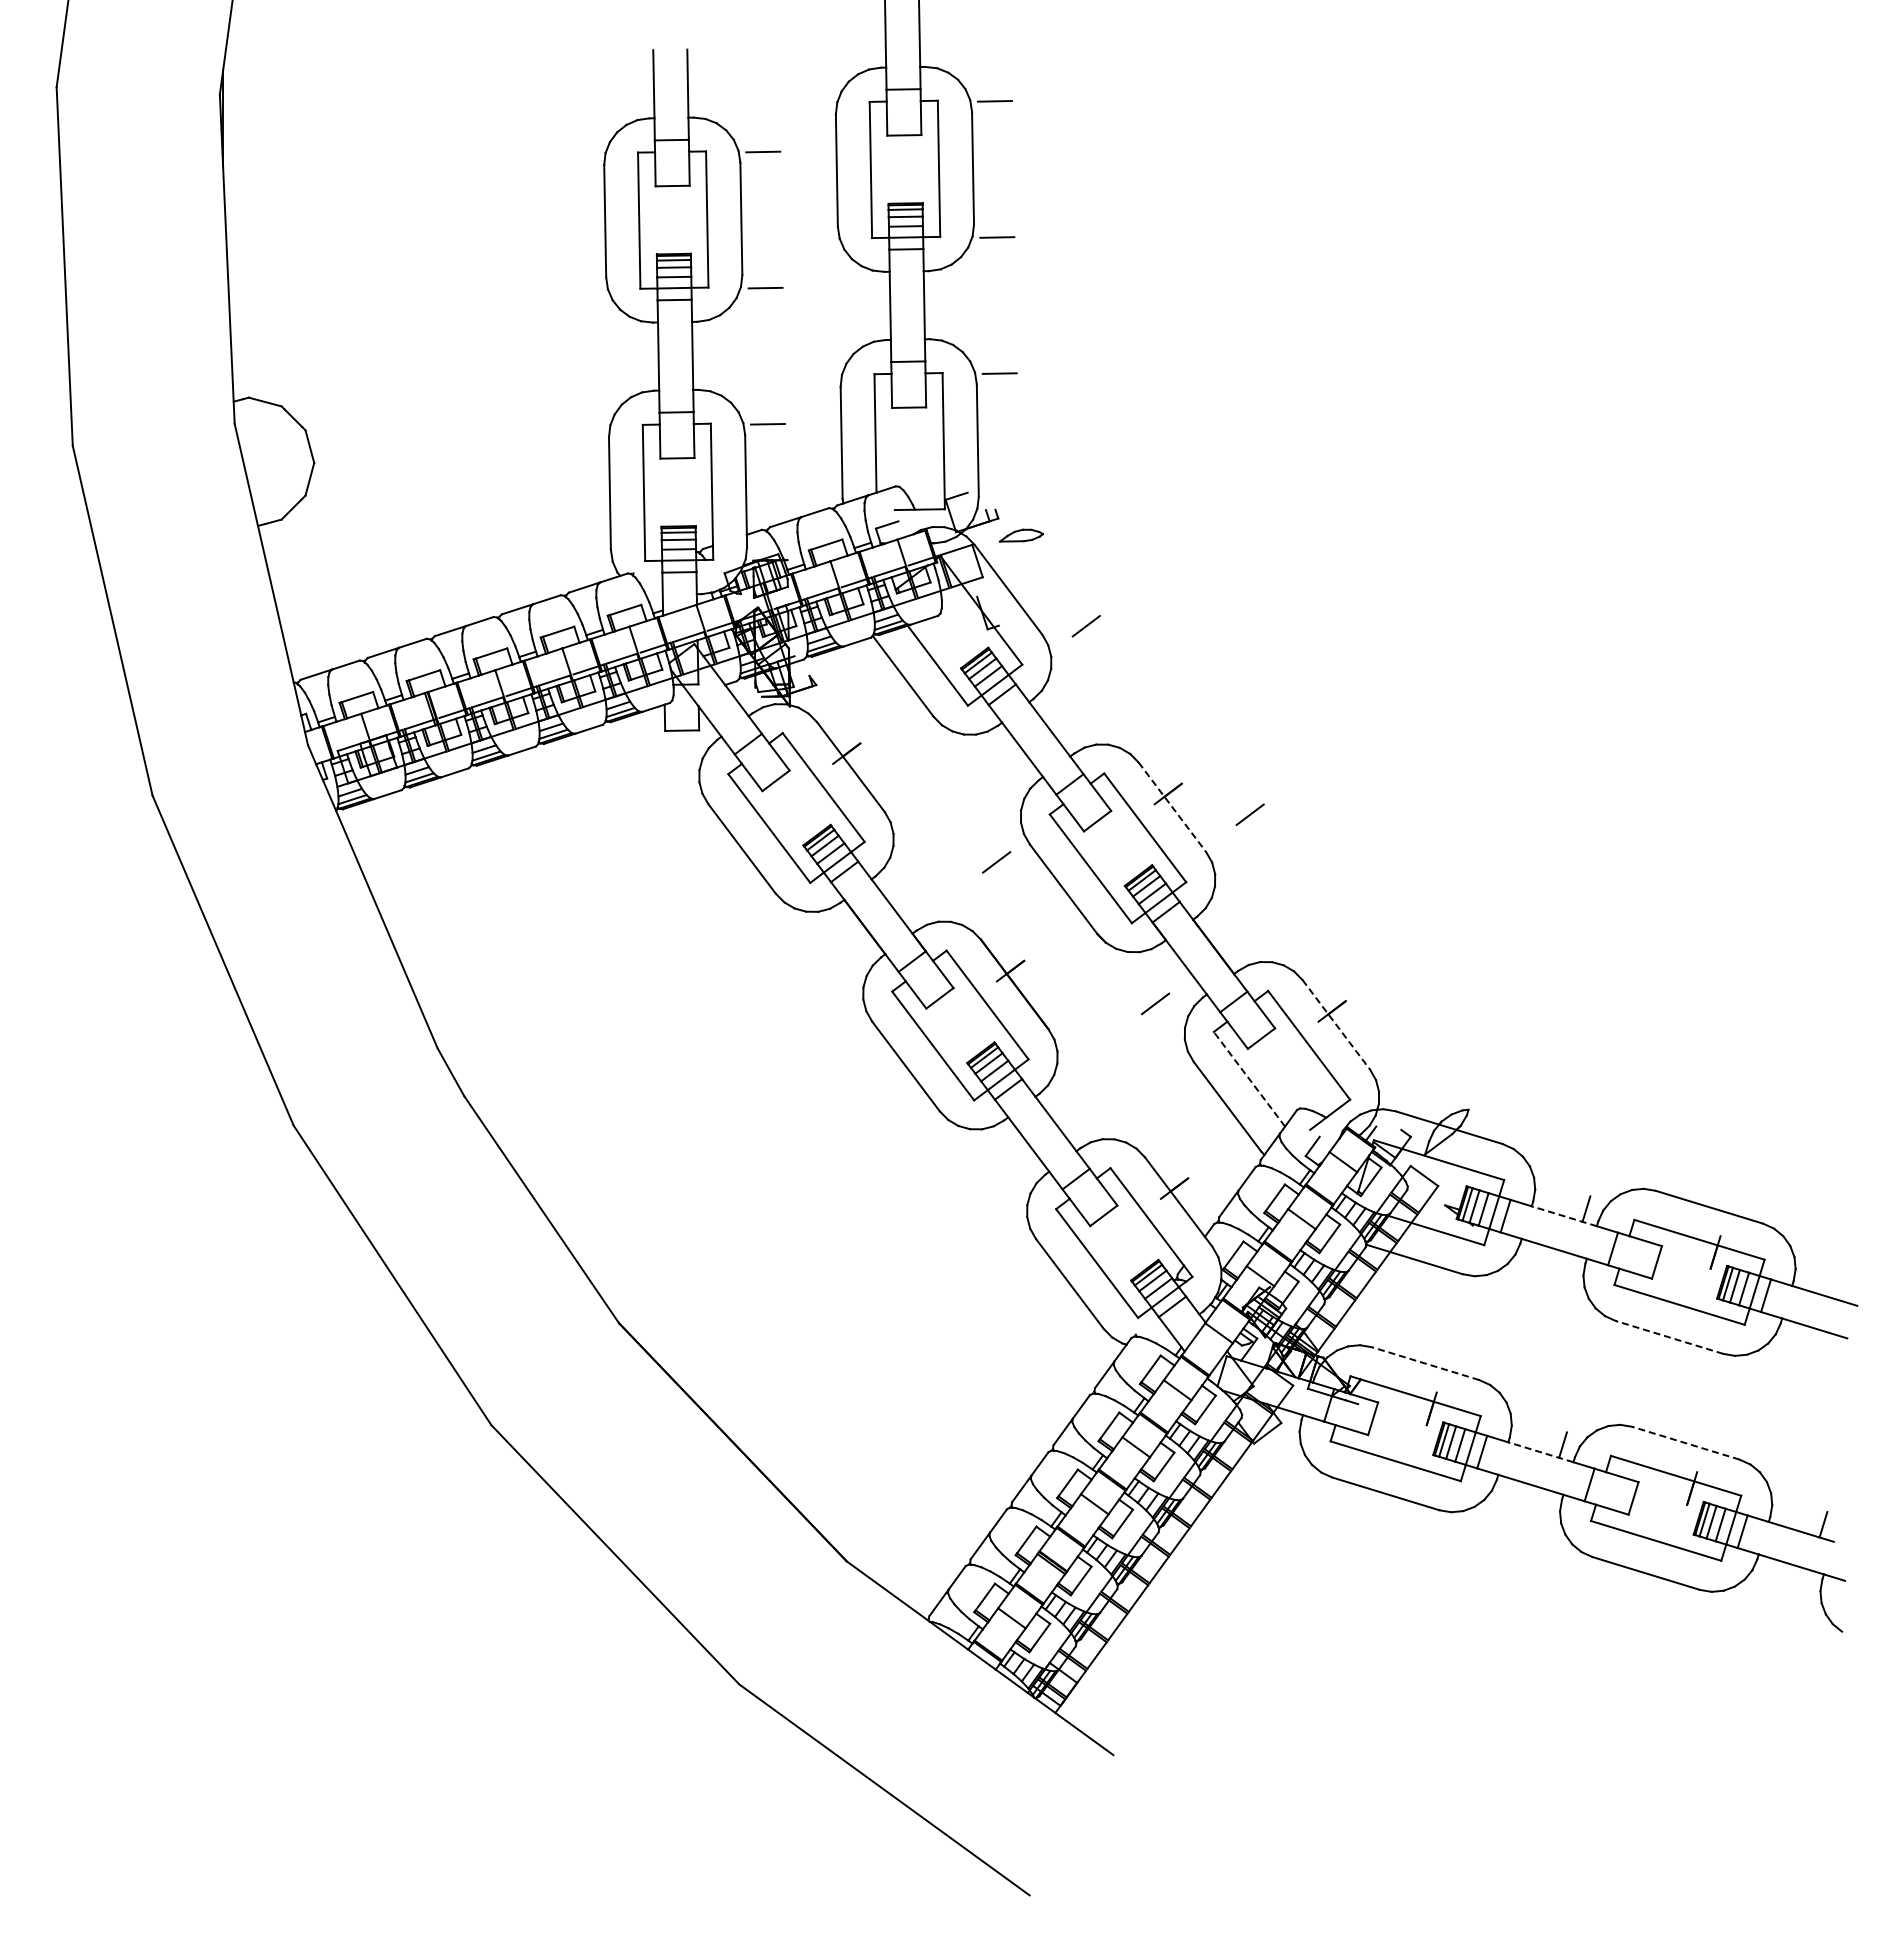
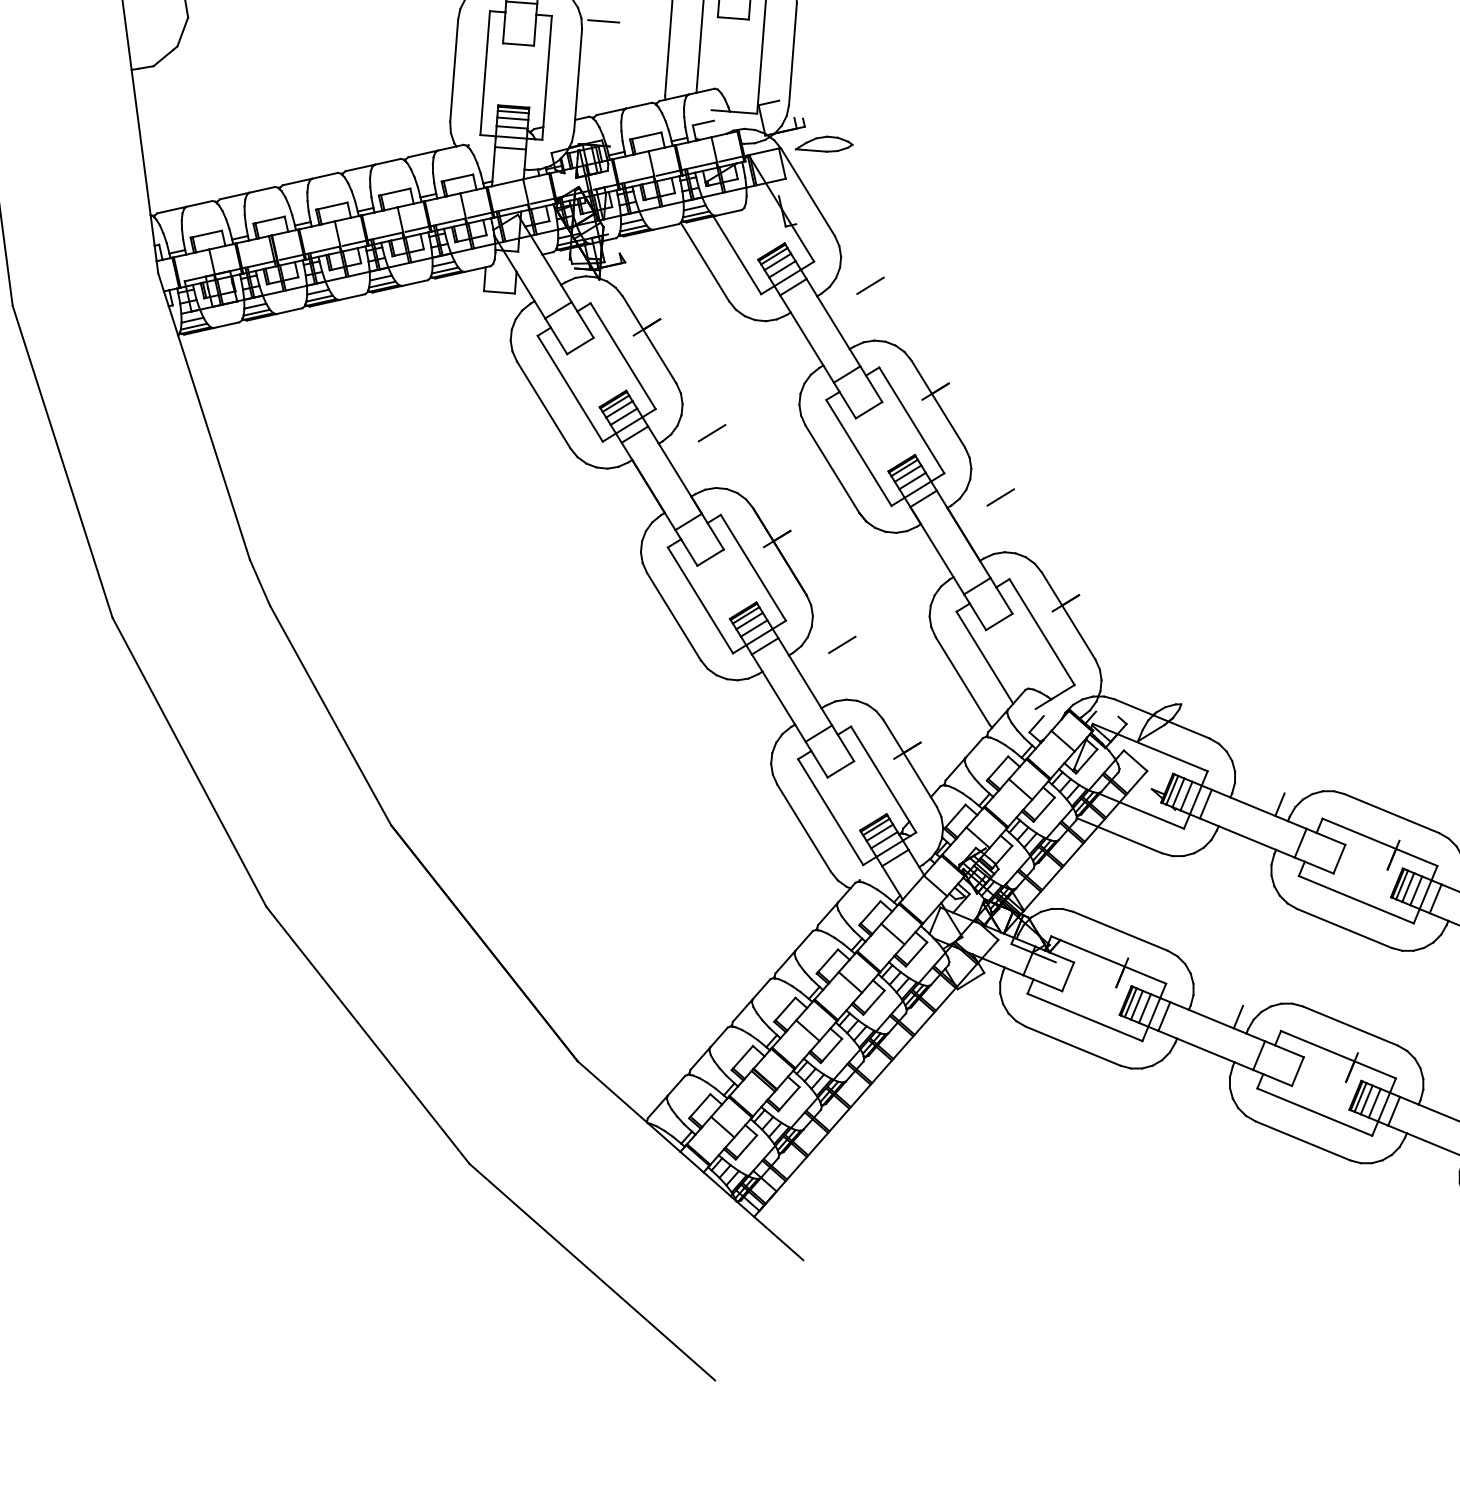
part: (1021, 535) -> (824, 144), size x1.43
line: (1085, 626) -> (869, 285), moved
line: (1172, 807) -> (938, 404), dashed -> solid
line: (1249, 814) -> (1000, 497), moved
line: (996, 862) -> (711, 433), moved
line: (1155, 1003) -> (842, 644), moved
line: (1336, 1025) -> (1068, 616), dashed -> solid
line: (1249, 1078) -> (985, 657), dashed -> solid
line: (1563, 1216) -> (1258, 809), dashed -> solid
line: (1669, 1337) -> (1344, 928), dashed -> solid
line: (1425, 1363) -> (1120, 931), dashed -> solid
line: (1685, 1443) -> (1349, 1026), dashed -> solid
line: (1540, 1452) -> (1217, 1021), dashed -> solid

